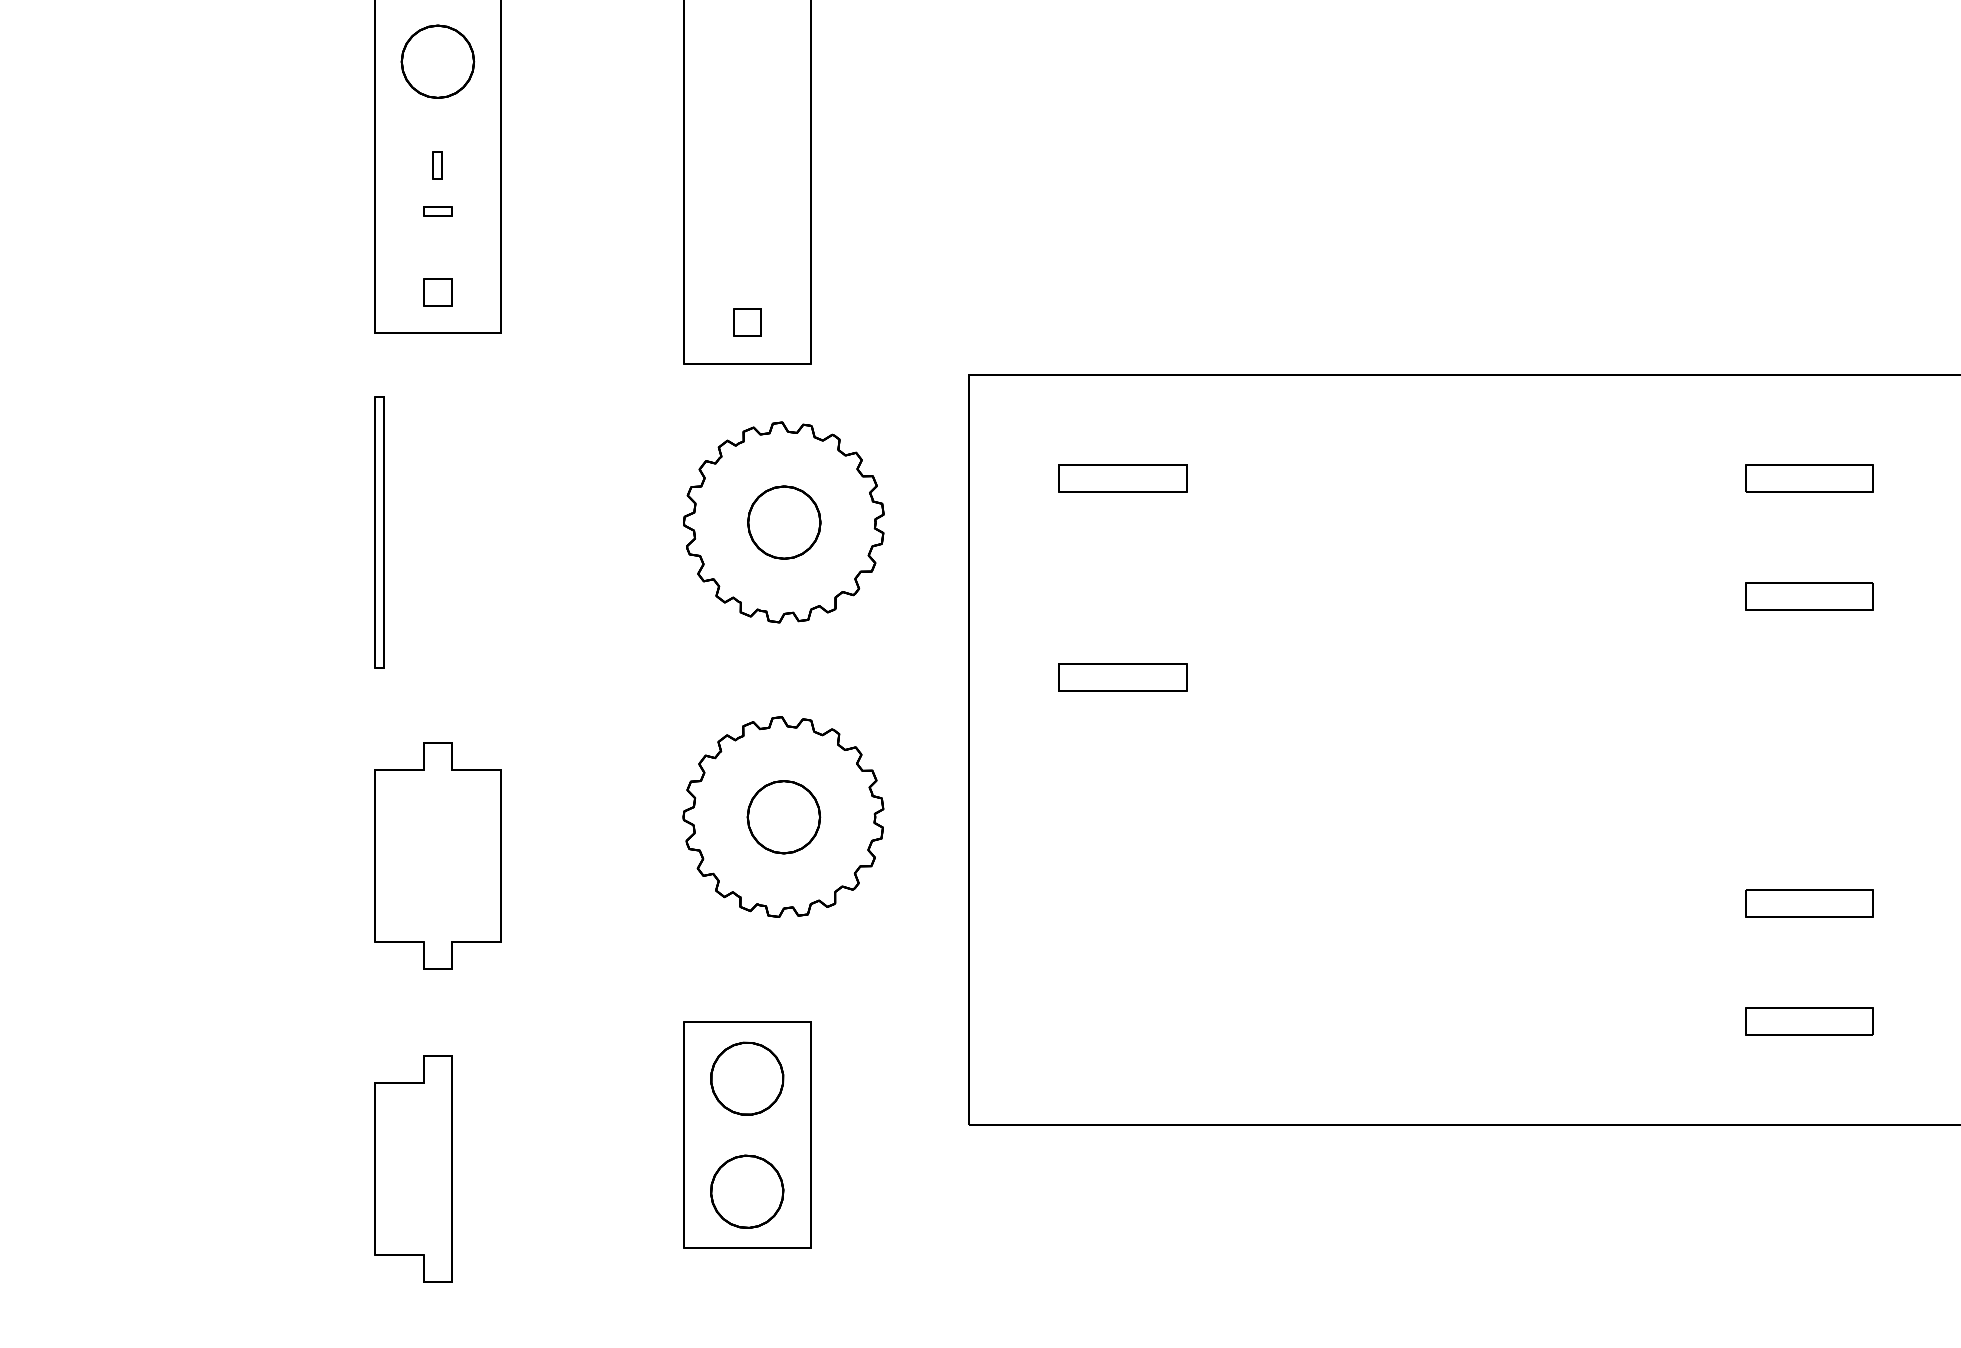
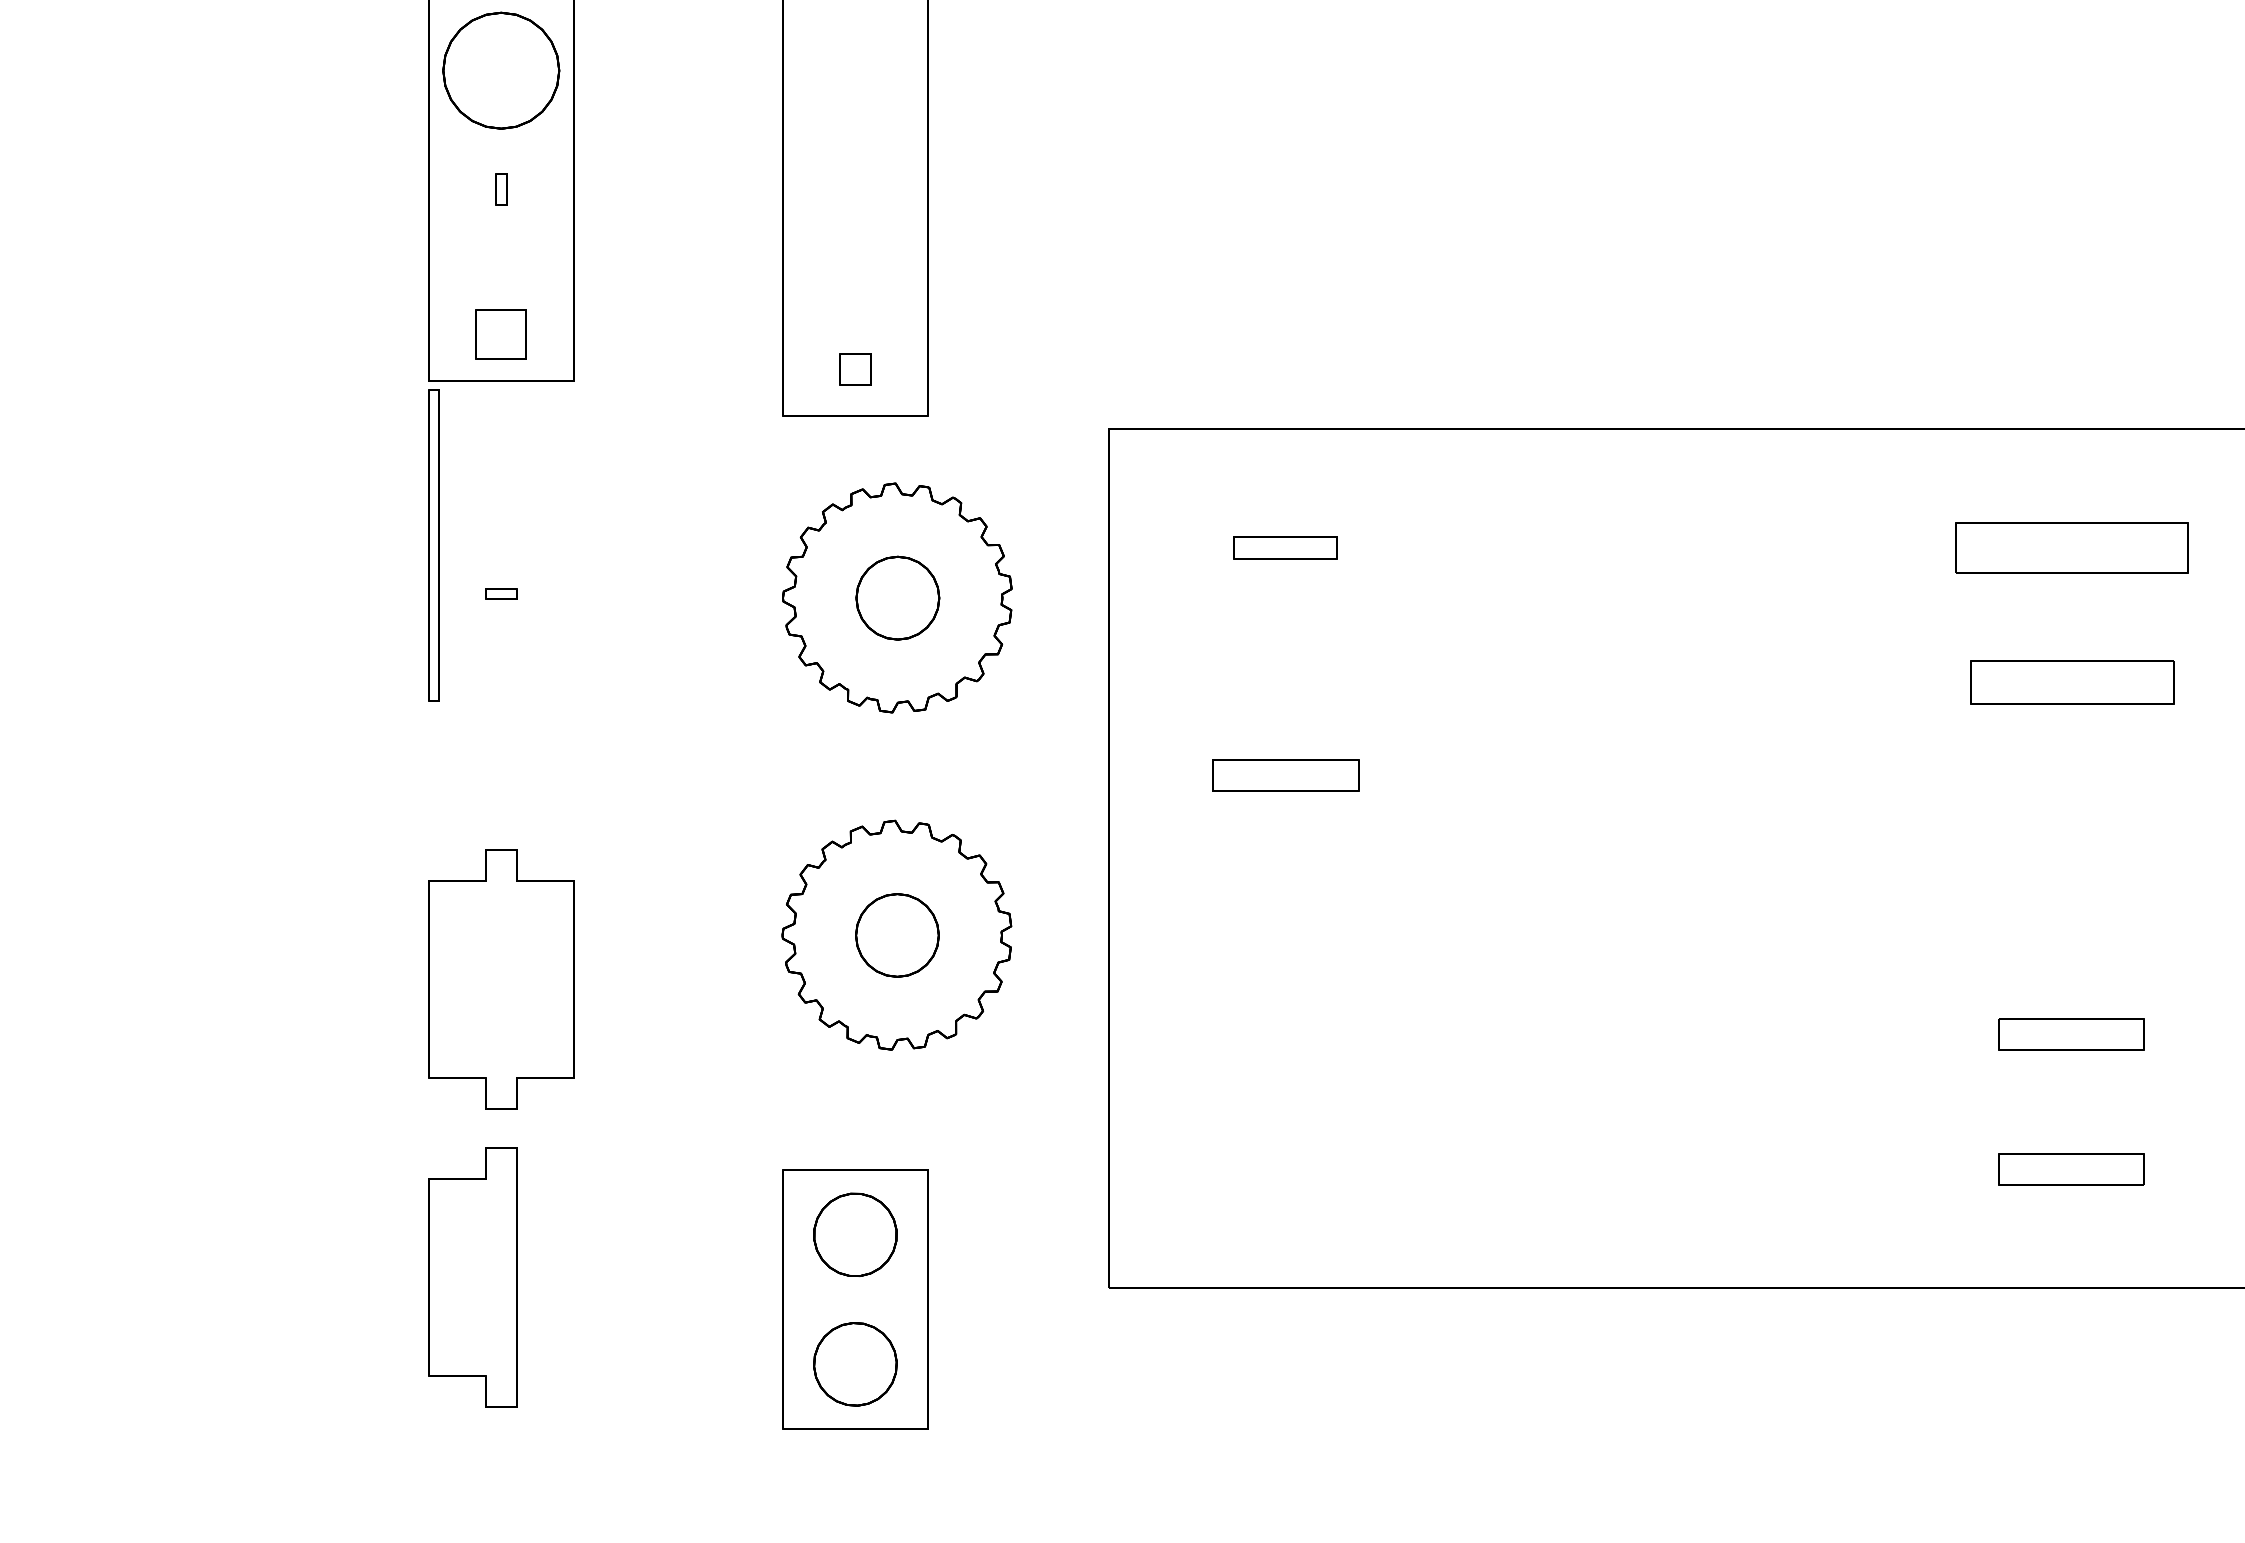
part: (437, 61) -> (500, 70), size x1.4
part: (437, 211) -> (500, 594), moved
part: (437, 292) -> (500, 334), size x1.6
part: (1122, 478) -> (1285, 547), size x0.7
part: (1809, 478) -> (2071, 547), size x1.6
part: (379, 532) -> (434, 545), moved
part: (1809, 596) -> (2071, 682), size x1.4
part: (413, 1168) -> (473, 1276), moved

